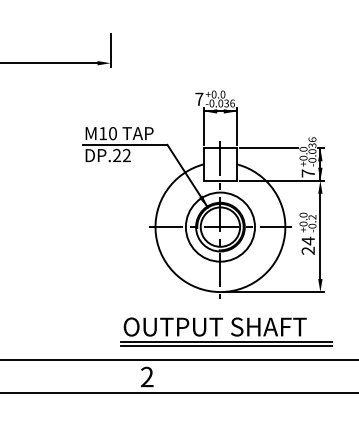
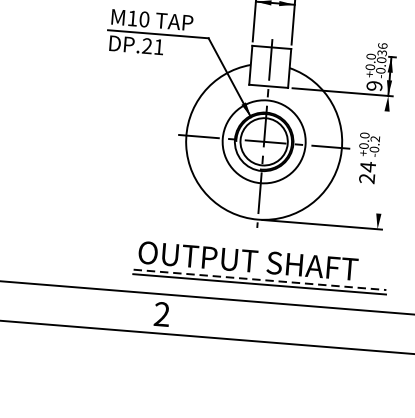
line: (268, 148) -> (329, 52), removed
text: (126, 154) -> (158, 45), DP.22 -> DP.21
text: (307, 173) -> (373, 86), 7 -> 9
line: (320, 236) -> (383, 162), removed
line: (226, 341) -> (260, 279), solid -> dashed

